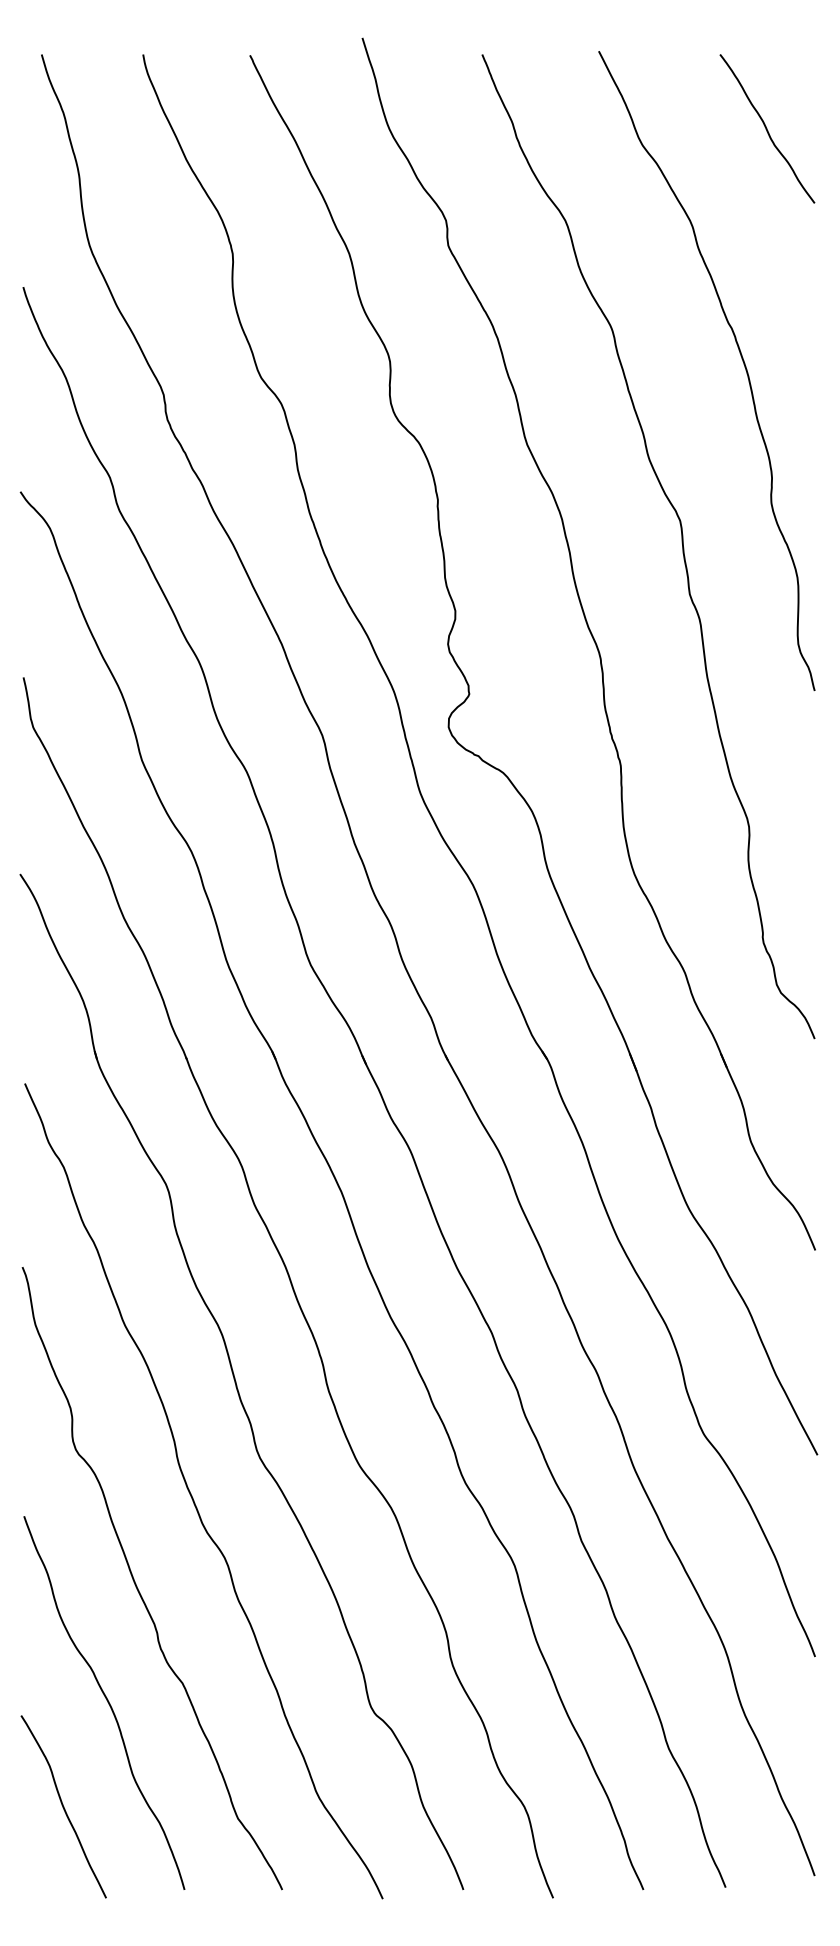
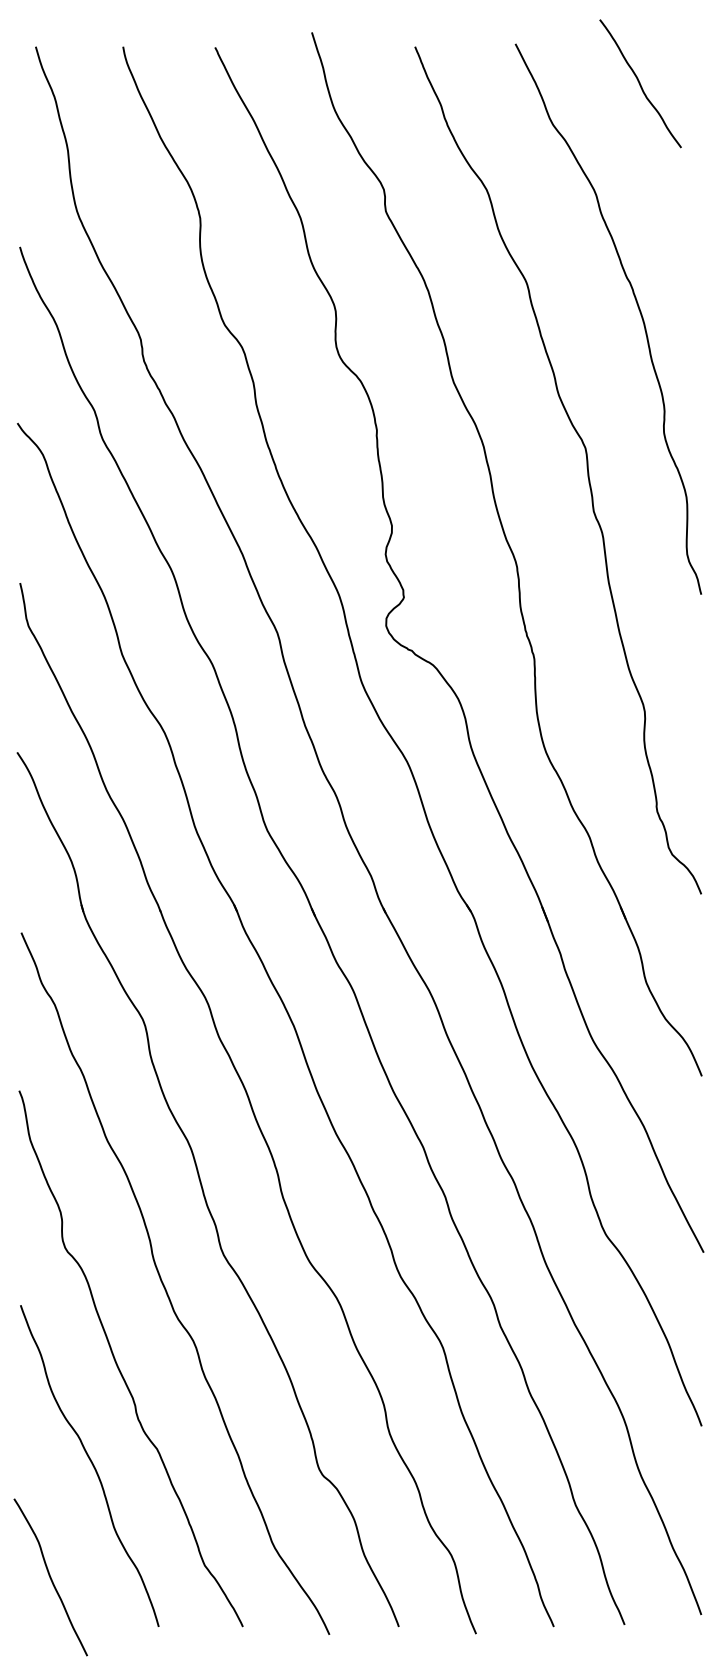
curve: (767, 128) -> (640, 83), moved
curve: (63, 1806) -> (50, 1577), moved

